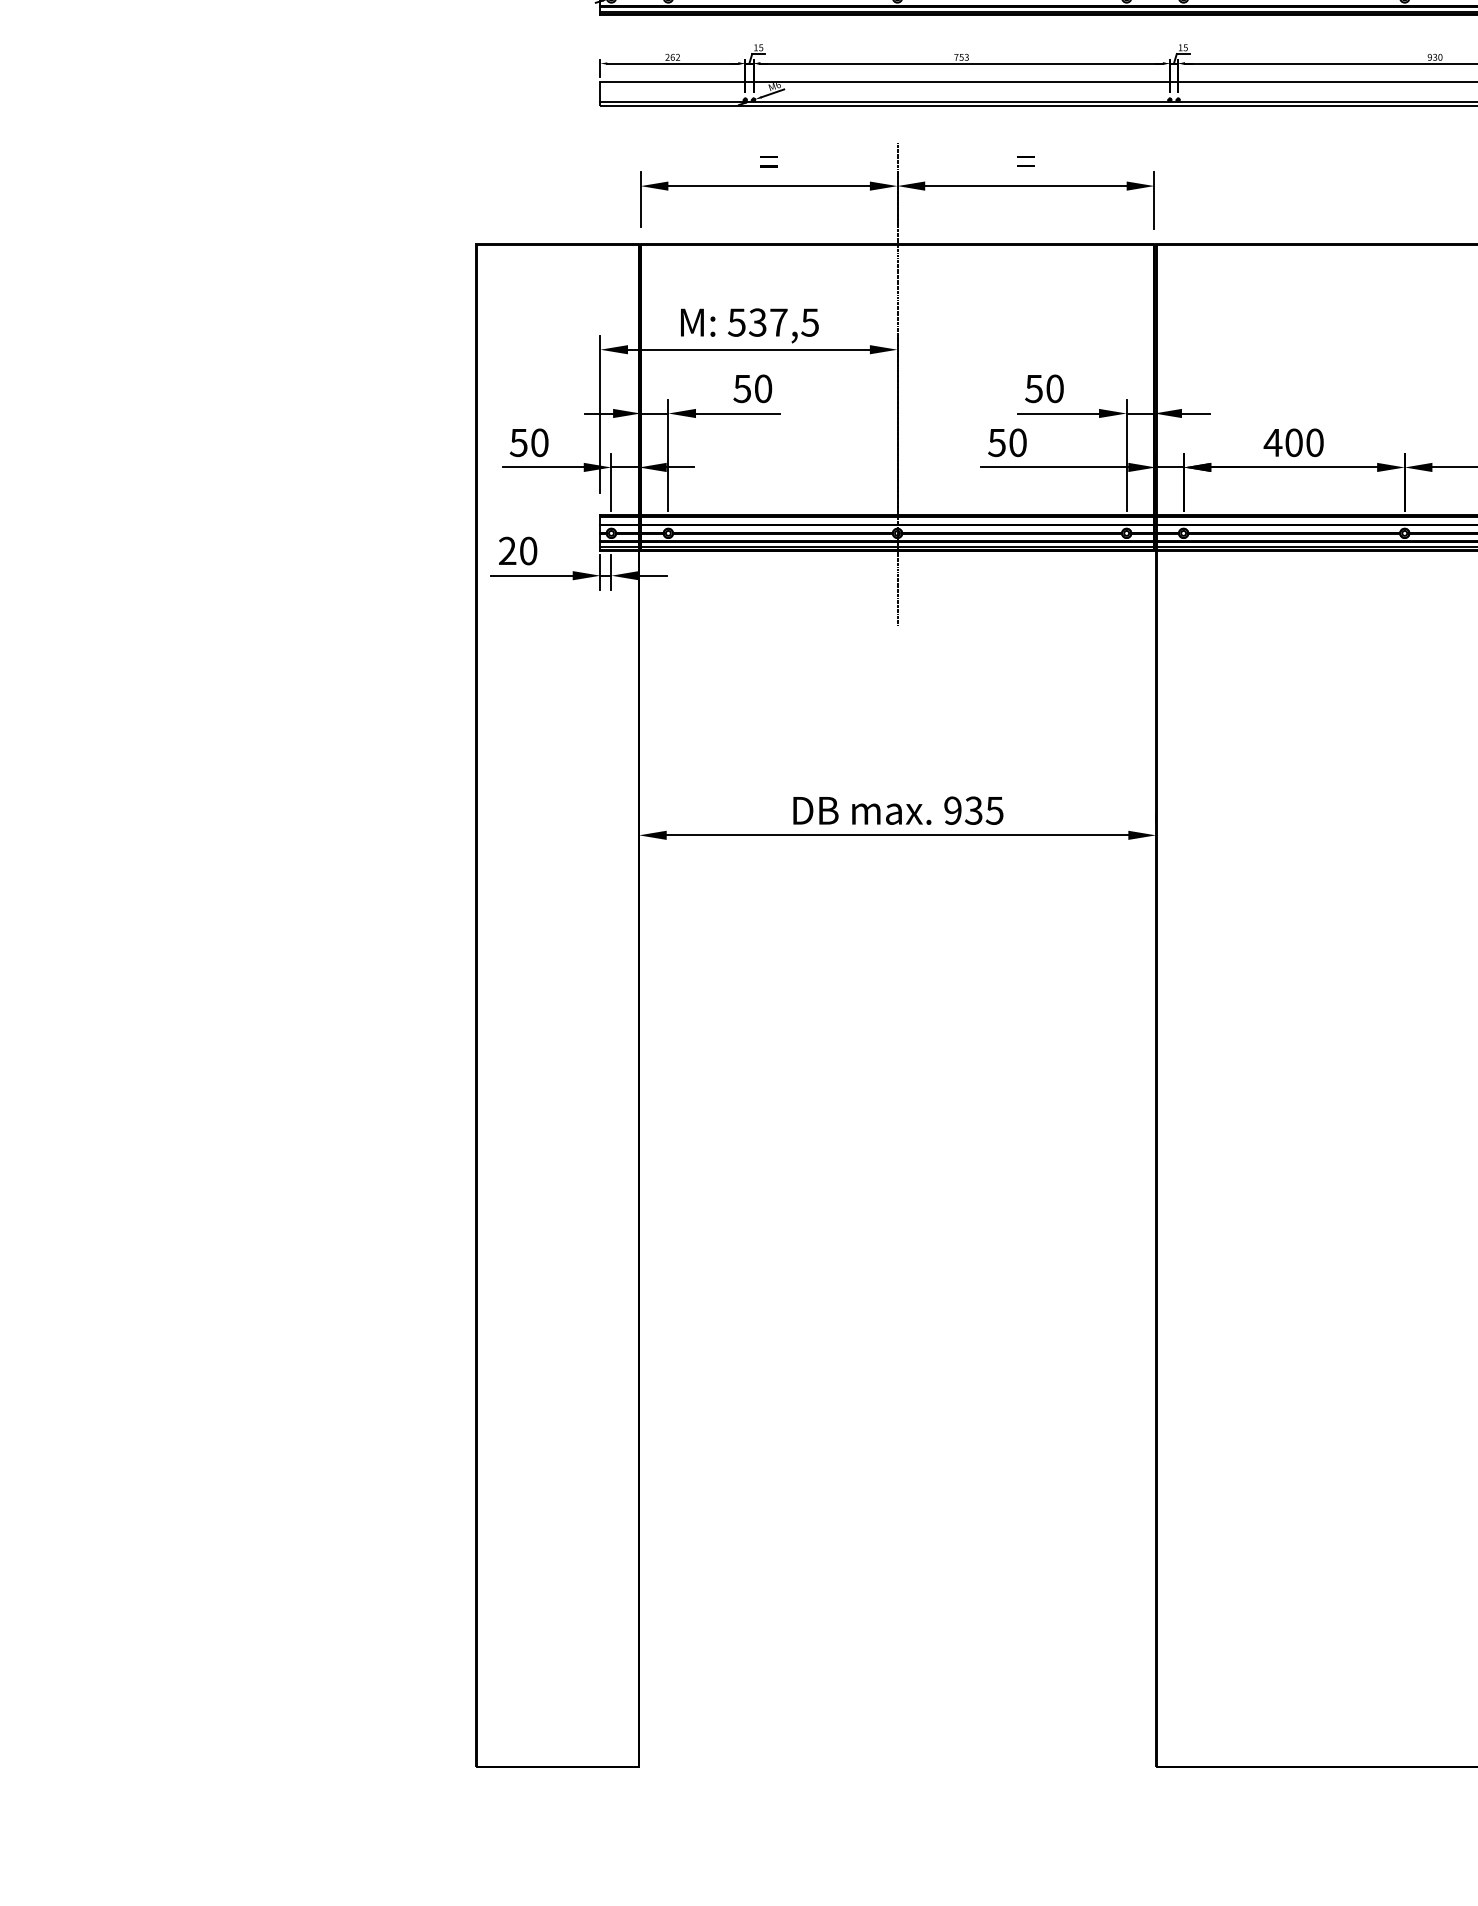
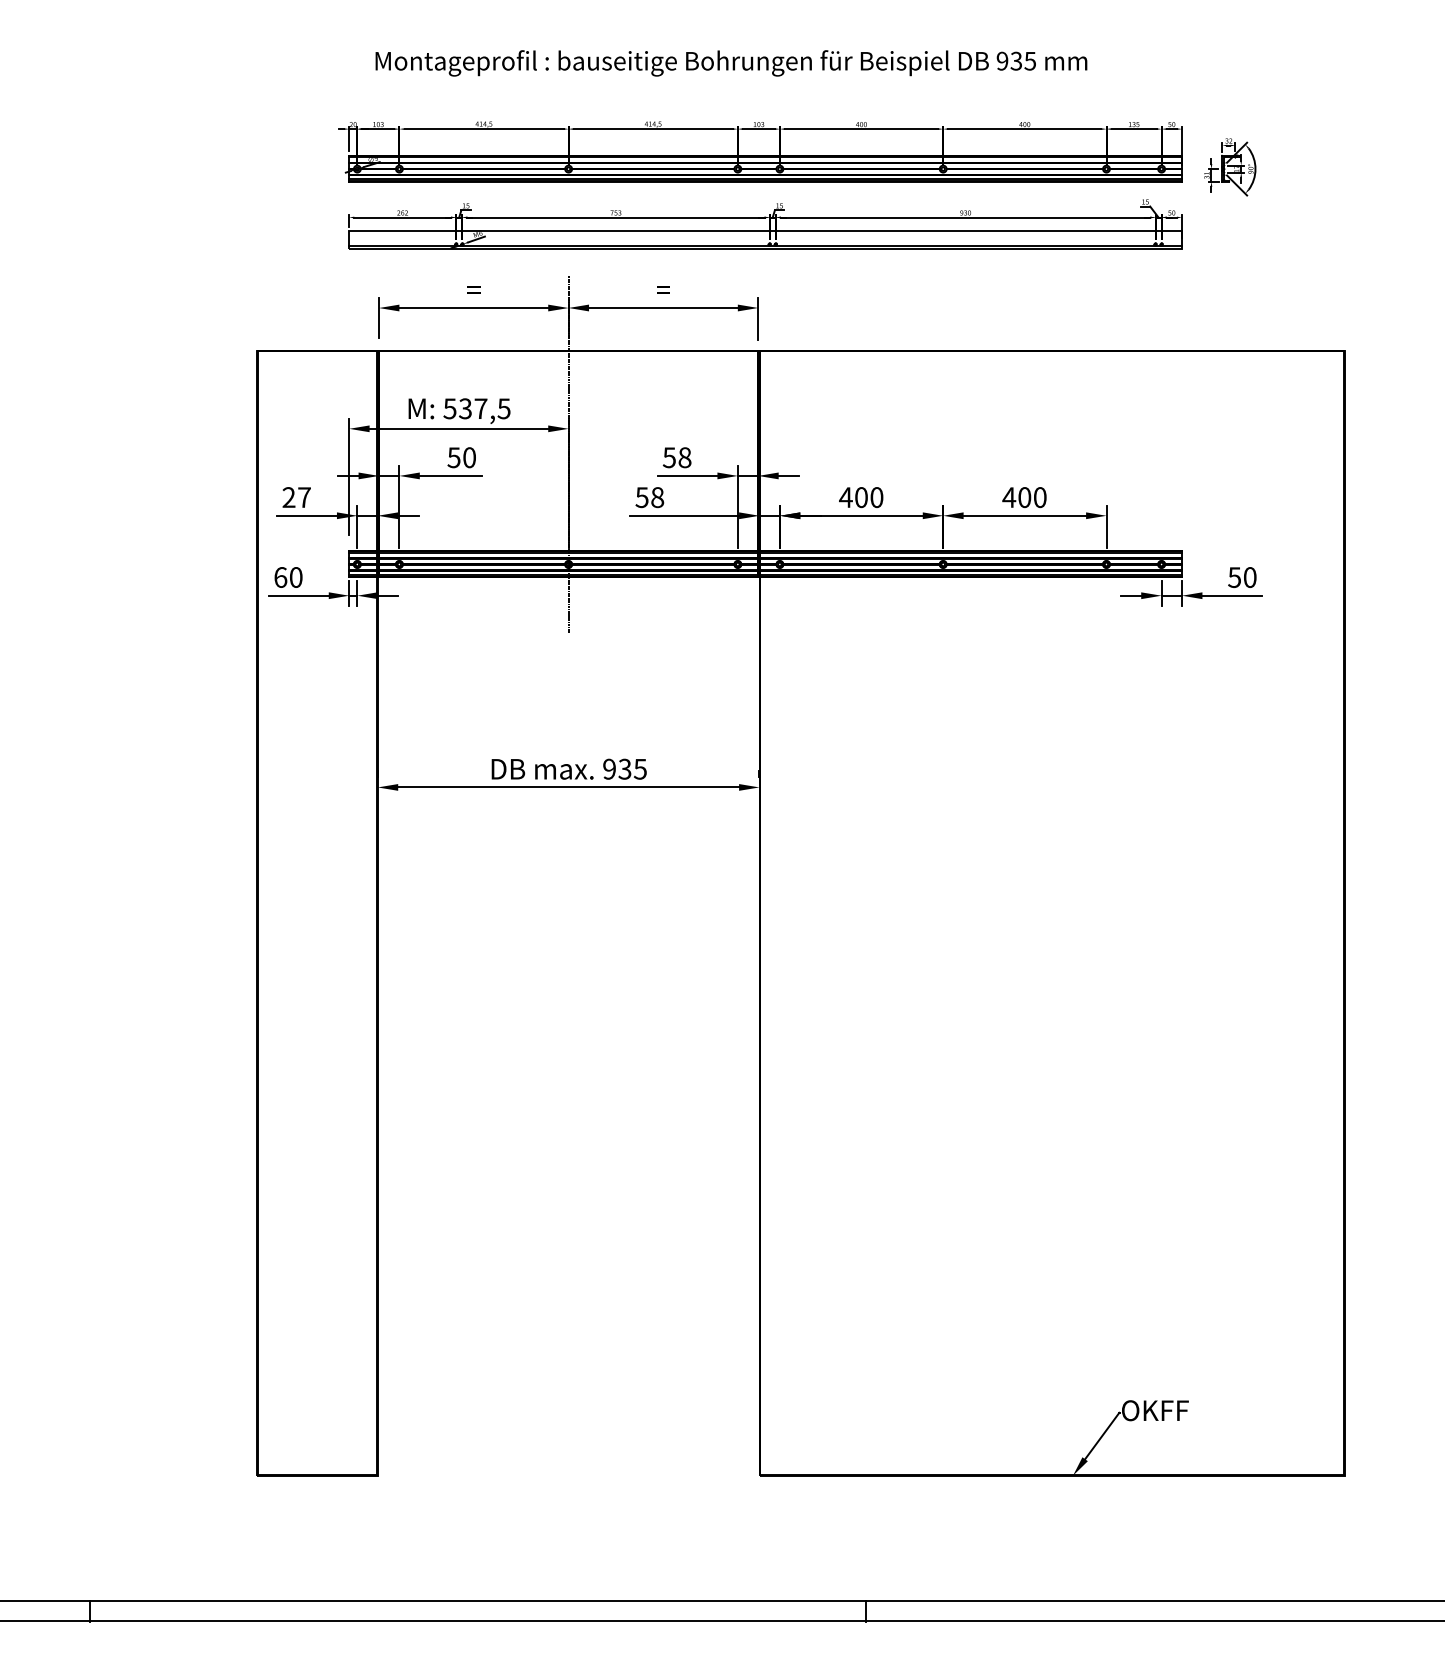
text: (1054, 388) -> (684, 457), 50 -> 58
text: (529, 442) -> (296, 497), 50 -> 27
text: (1017, 442) -> (657, 497), 50 -> 58
text: (507, 551) -> (280, 577), 20 -> 60

